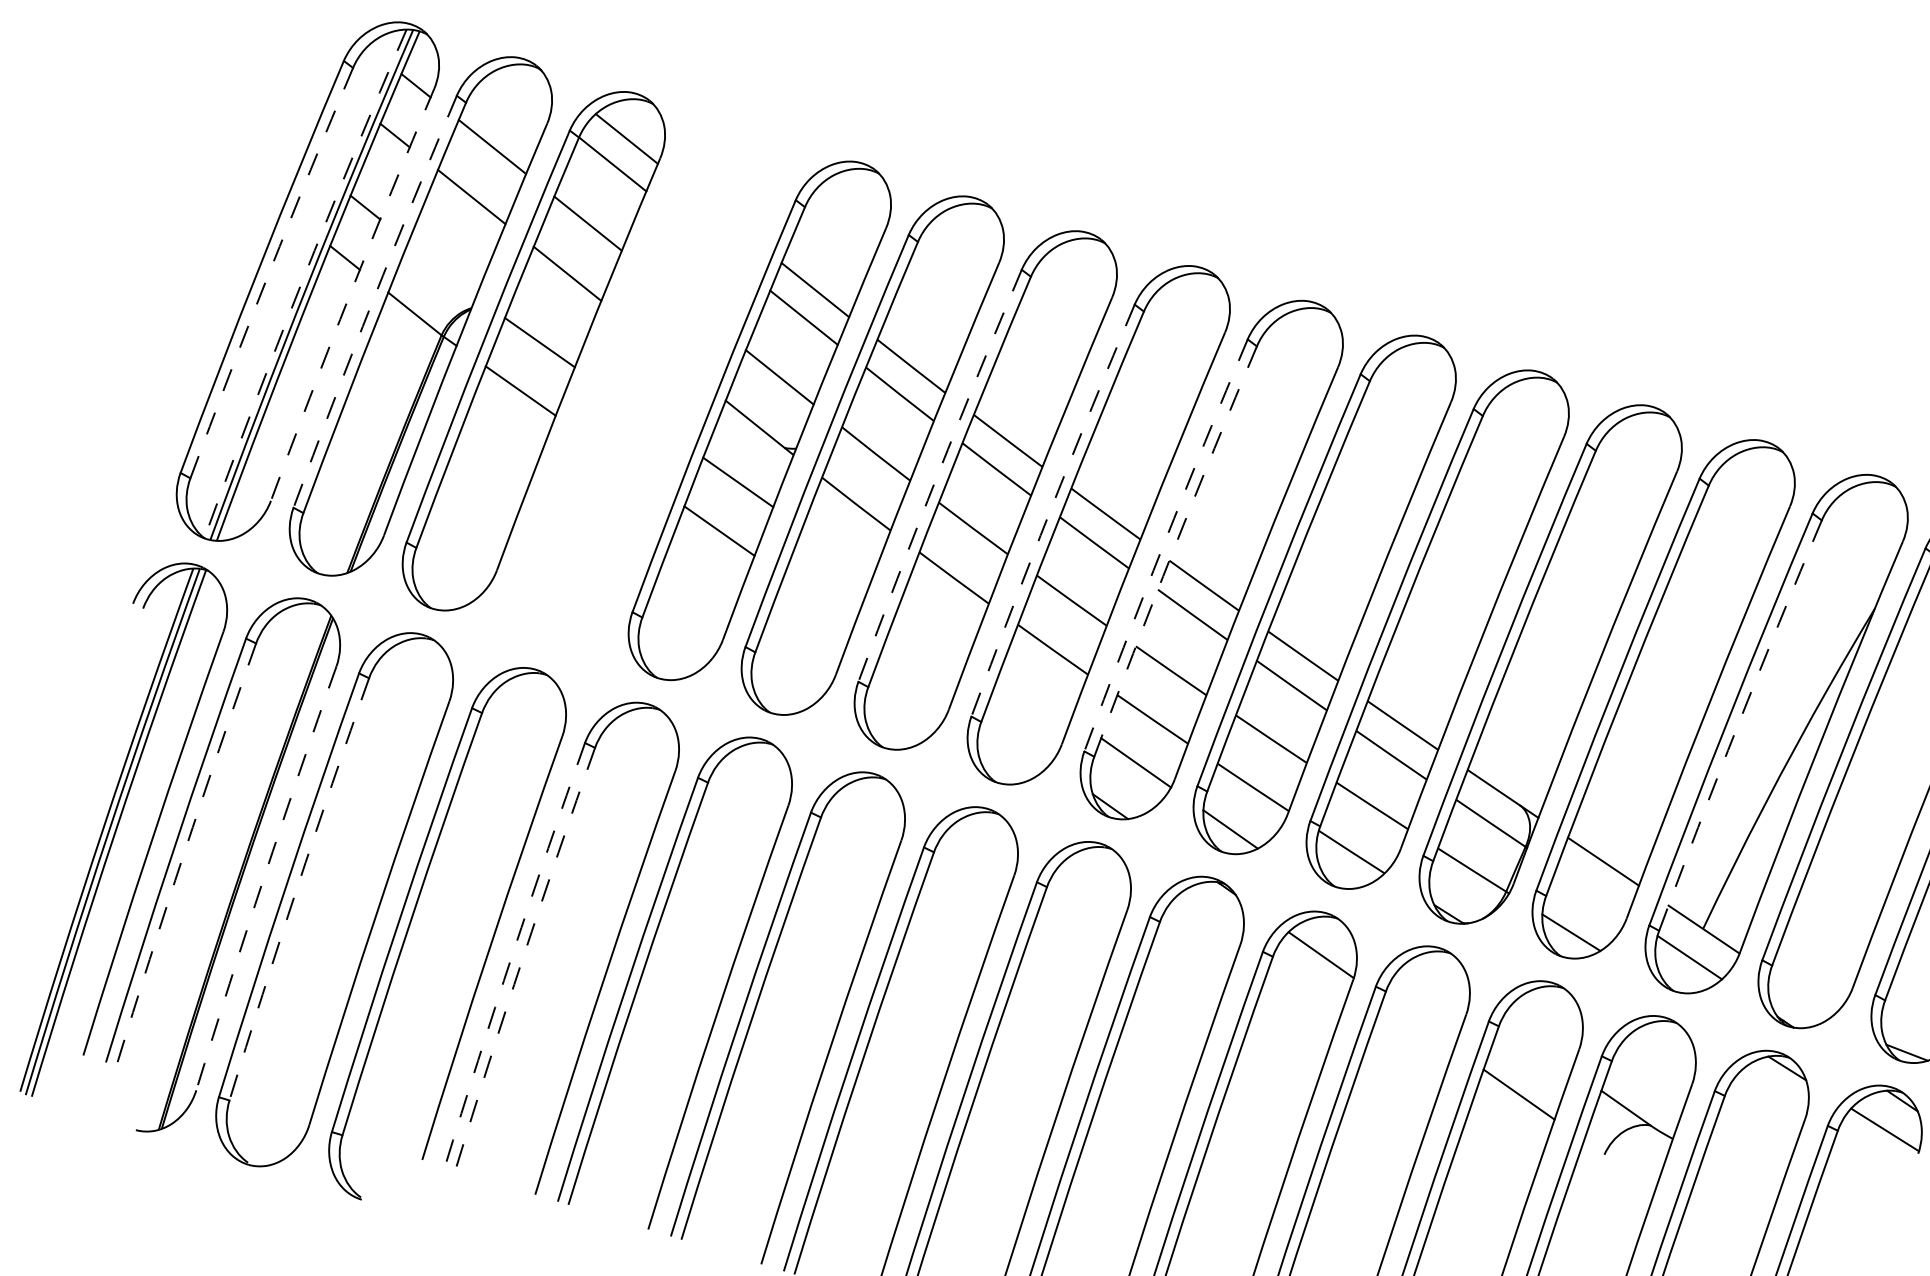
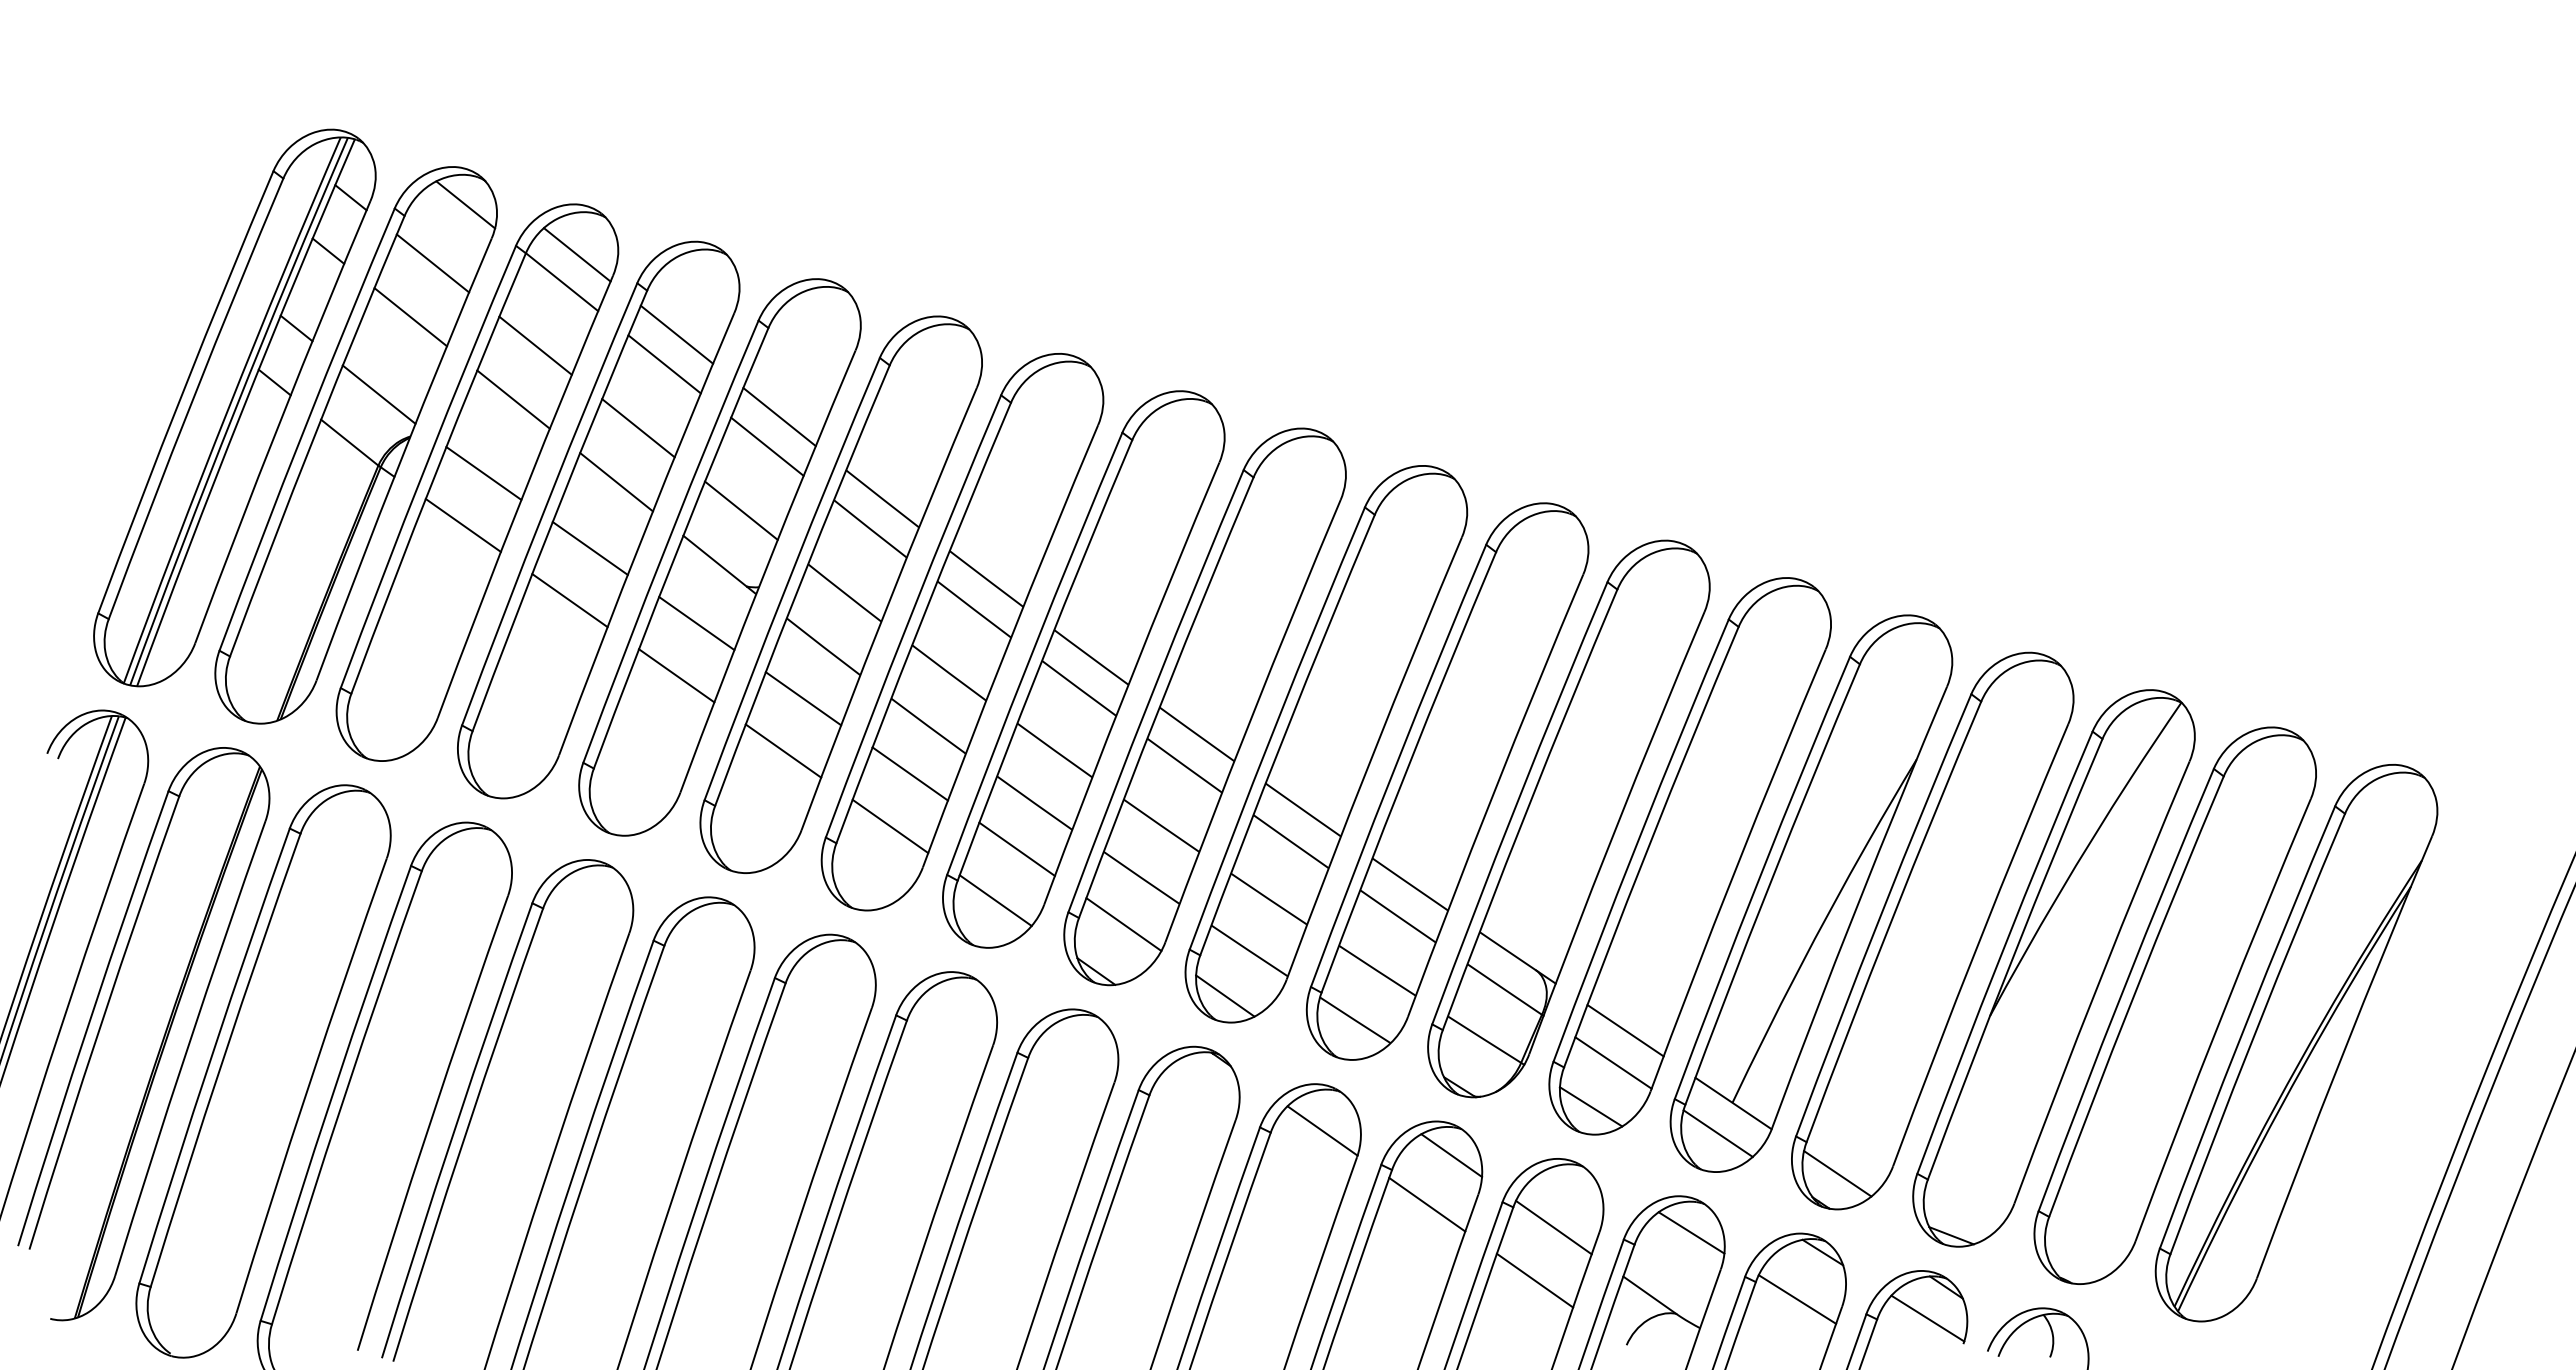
line: (522, 92) -> (465, 204), added
line: (441, 269) -> (378, 394), added
arc: (269, 271) -> (193, 397), dashed -> solid
arc: (301, 282) -> (228, 408), dashed -> solid
arc: (350, 294) -> (280, 421), dashed -> solid
arc: (372, 300) -> (304, 428), dashed -> solid
part: (646, 385) -> (598, 519), added
arc: (938, 474) -> (911, 615), dashed -> solid
arc: (1050, 509) -> (1032, 652), dashed -> solid
arc: (1163, 544) -> (1153, 690), dashed -> solid
arc: (1173, 550) -> (1163, 696), dashed -> solid
line: (837, 552) -> (803, 698), added
line: (819, 600) -> (783, 750), added
line: (936, 622) -> (909, 773), added
line: (918, 671) -> (890, 826), added
line: (1036, 692) -> (1016, 848), added
arc: (1738, 724) -> (1770, 883), dashed -> solid
line: (1016, 740) -> (995, 900), added
arc: (183, 854) -> (101, 1022), dashed -> solid
arc: (263, 877) -> (187, 1047), dashed -> solid
arc: (297, 888) -> (223, 1059), dashed -> solid
line: (1592, 891) -> (1613, 1062), added
arc: (512, 953) -> (454, 1129), dashed -> solid
arc: (522, 958) -> (465, 1134), dashed -> solid
line: (1441, 978) -> (1451, 1155), added
line: (1800, 994) -> (1837, 1173), added
line: (1418, 1023) -> (1427, 1204), added
line: (1536, 1045) -> (1553, 1227), added
line: (1664, 1049) -> (1691, 1232), added
line: (1763, 1112) -> (1797, 1299), added

